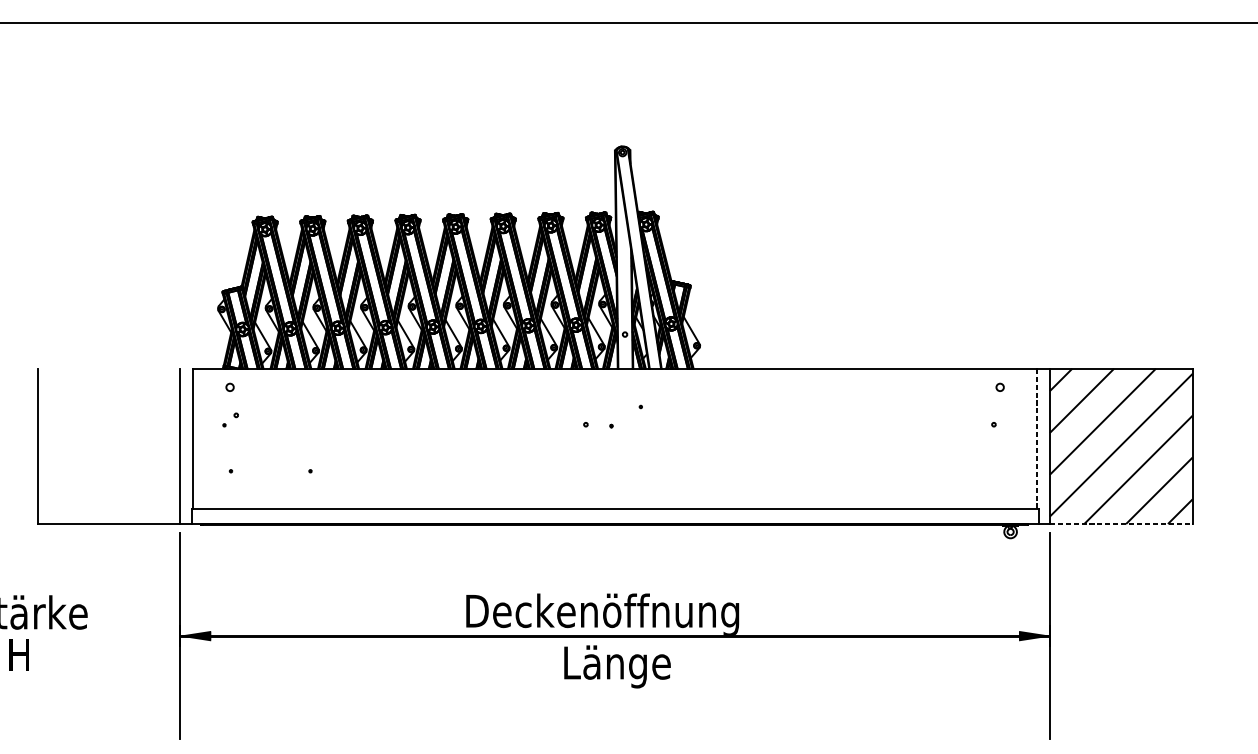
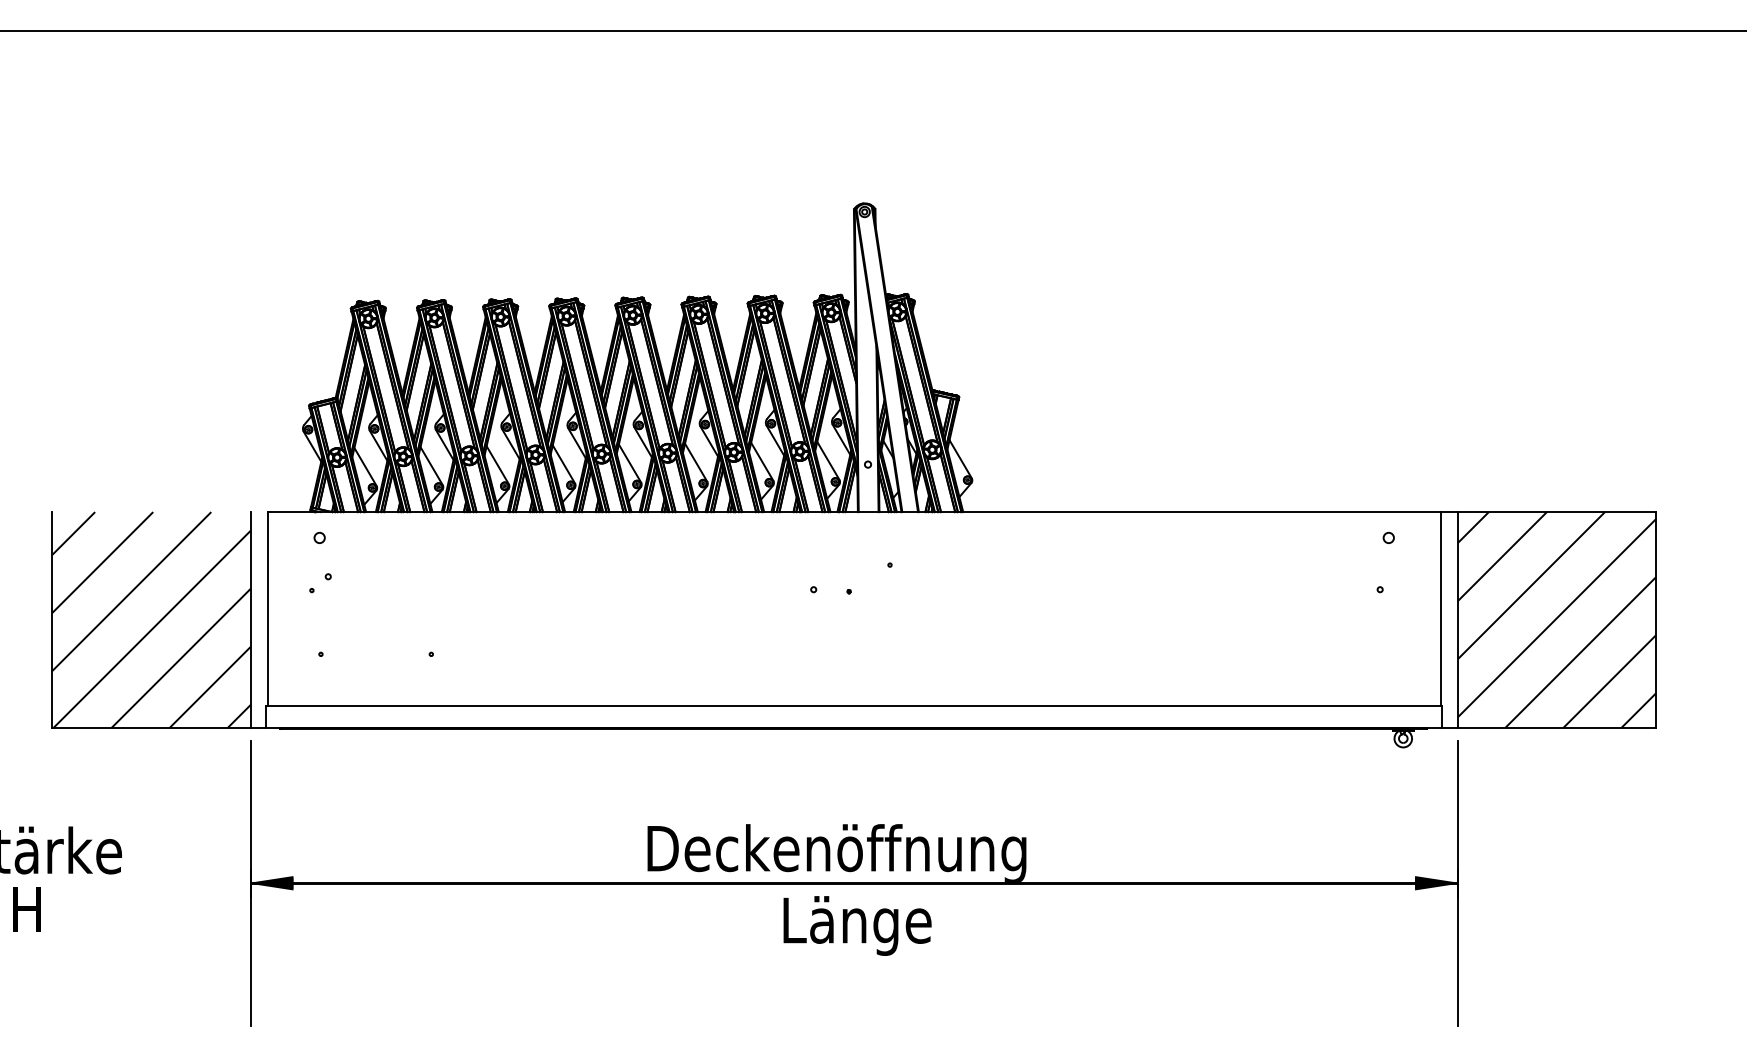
line: (1037, 438) -> (1440, 609), dashed -> solid
hatch: (108, 446) -> (151, 619), added
line: (1121, 523) -> (1557, 727), dashed -> solid

